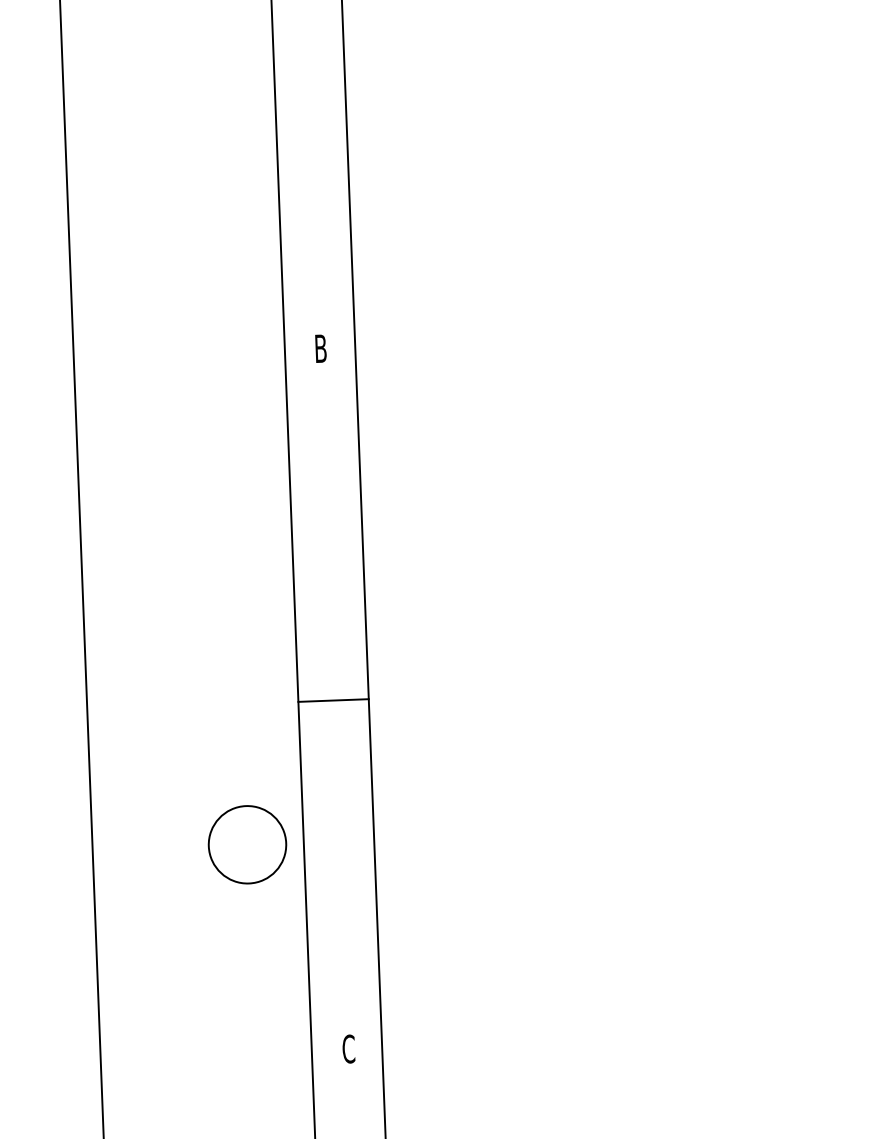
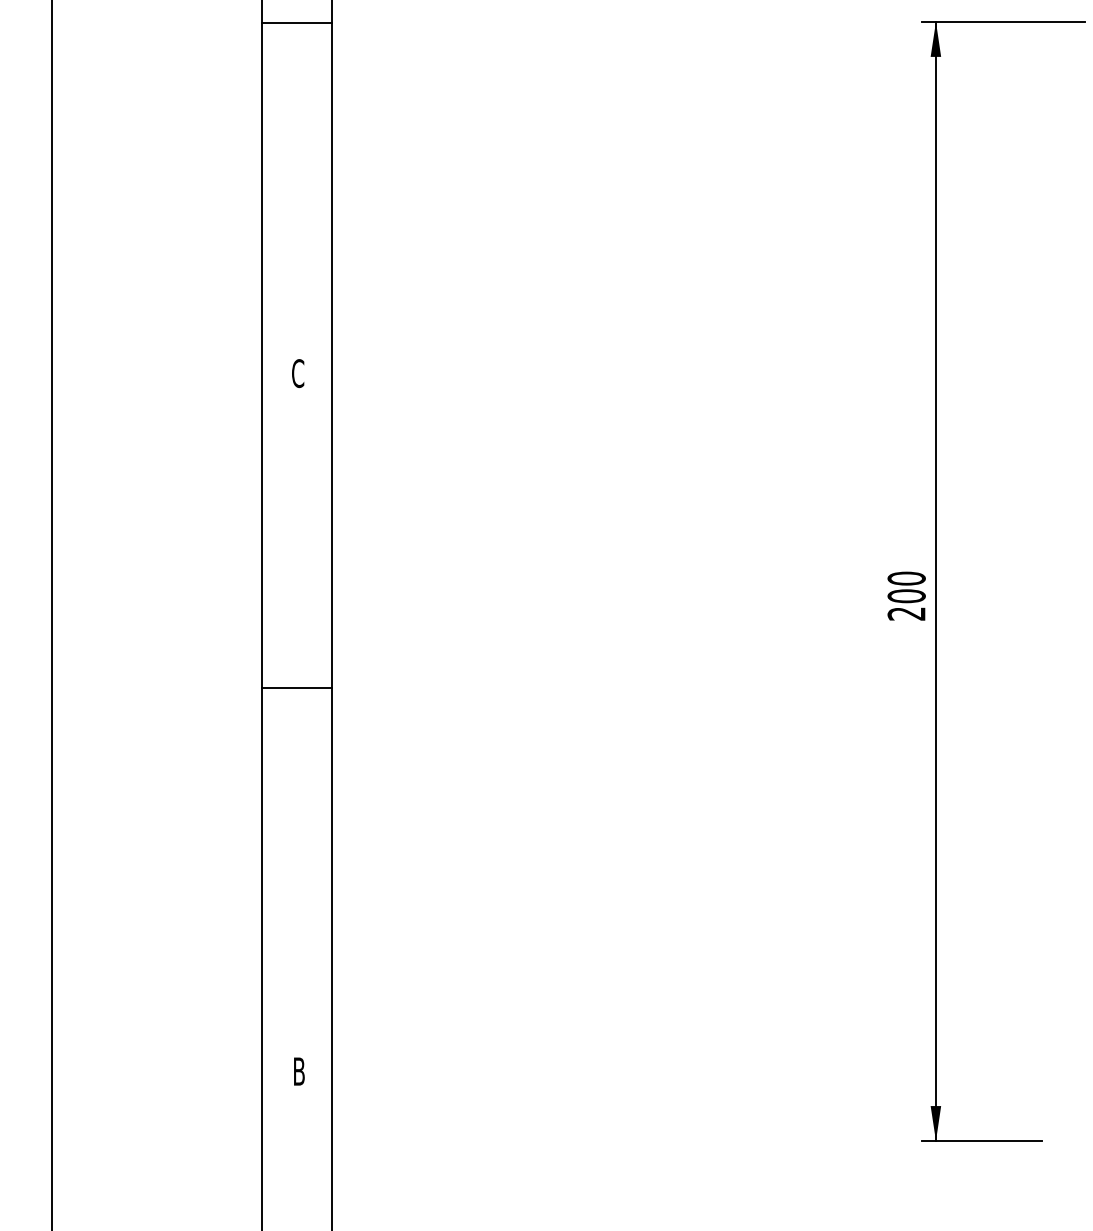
text: (321, 348) -> (298, 373), B -> C
line: (333, 700) -> (297, 688), moved
circle: (246, 843) -> (205, 863), removed
text: (349, 1049) -> (299, 1071), C -> B

